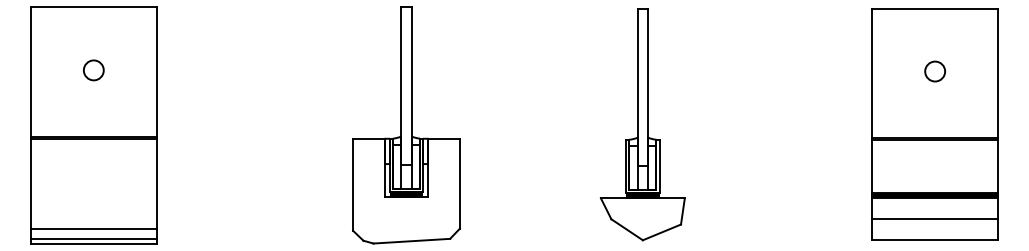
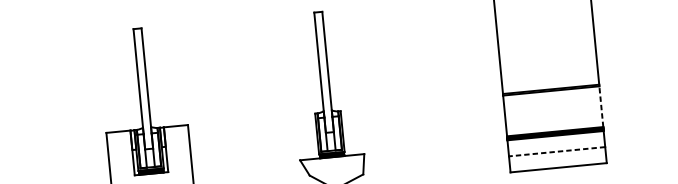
circle: (934, 71) -> (545, 38), removed
line: (998, 166) -> (601, 106), solid -> dashed
line: (935, 219) -> (557, 151), solid -> dashed

